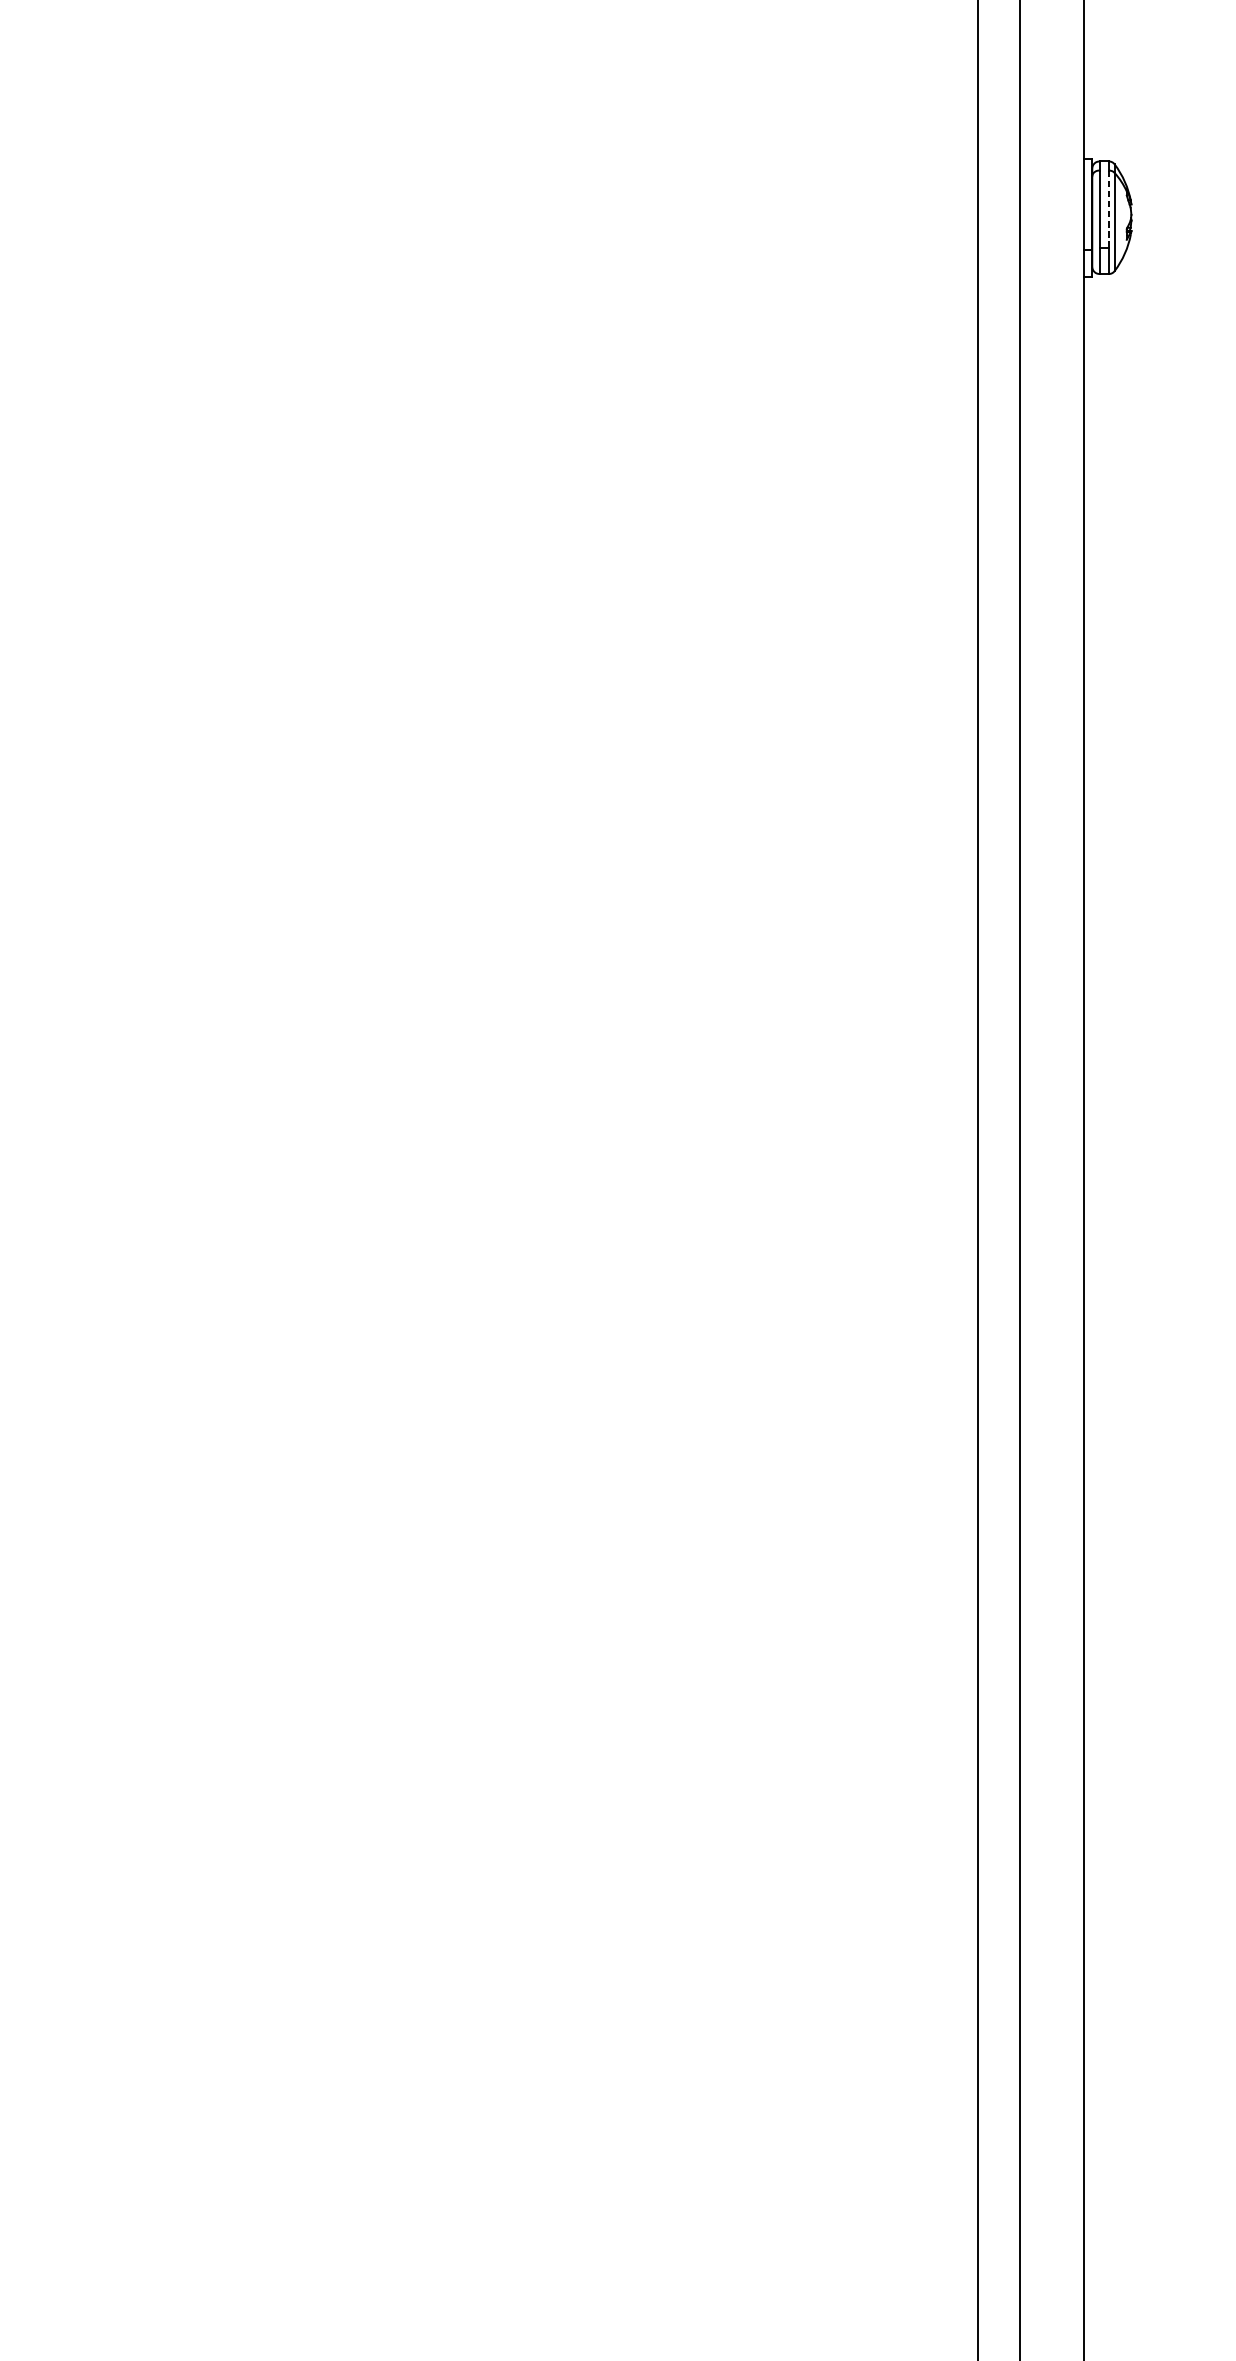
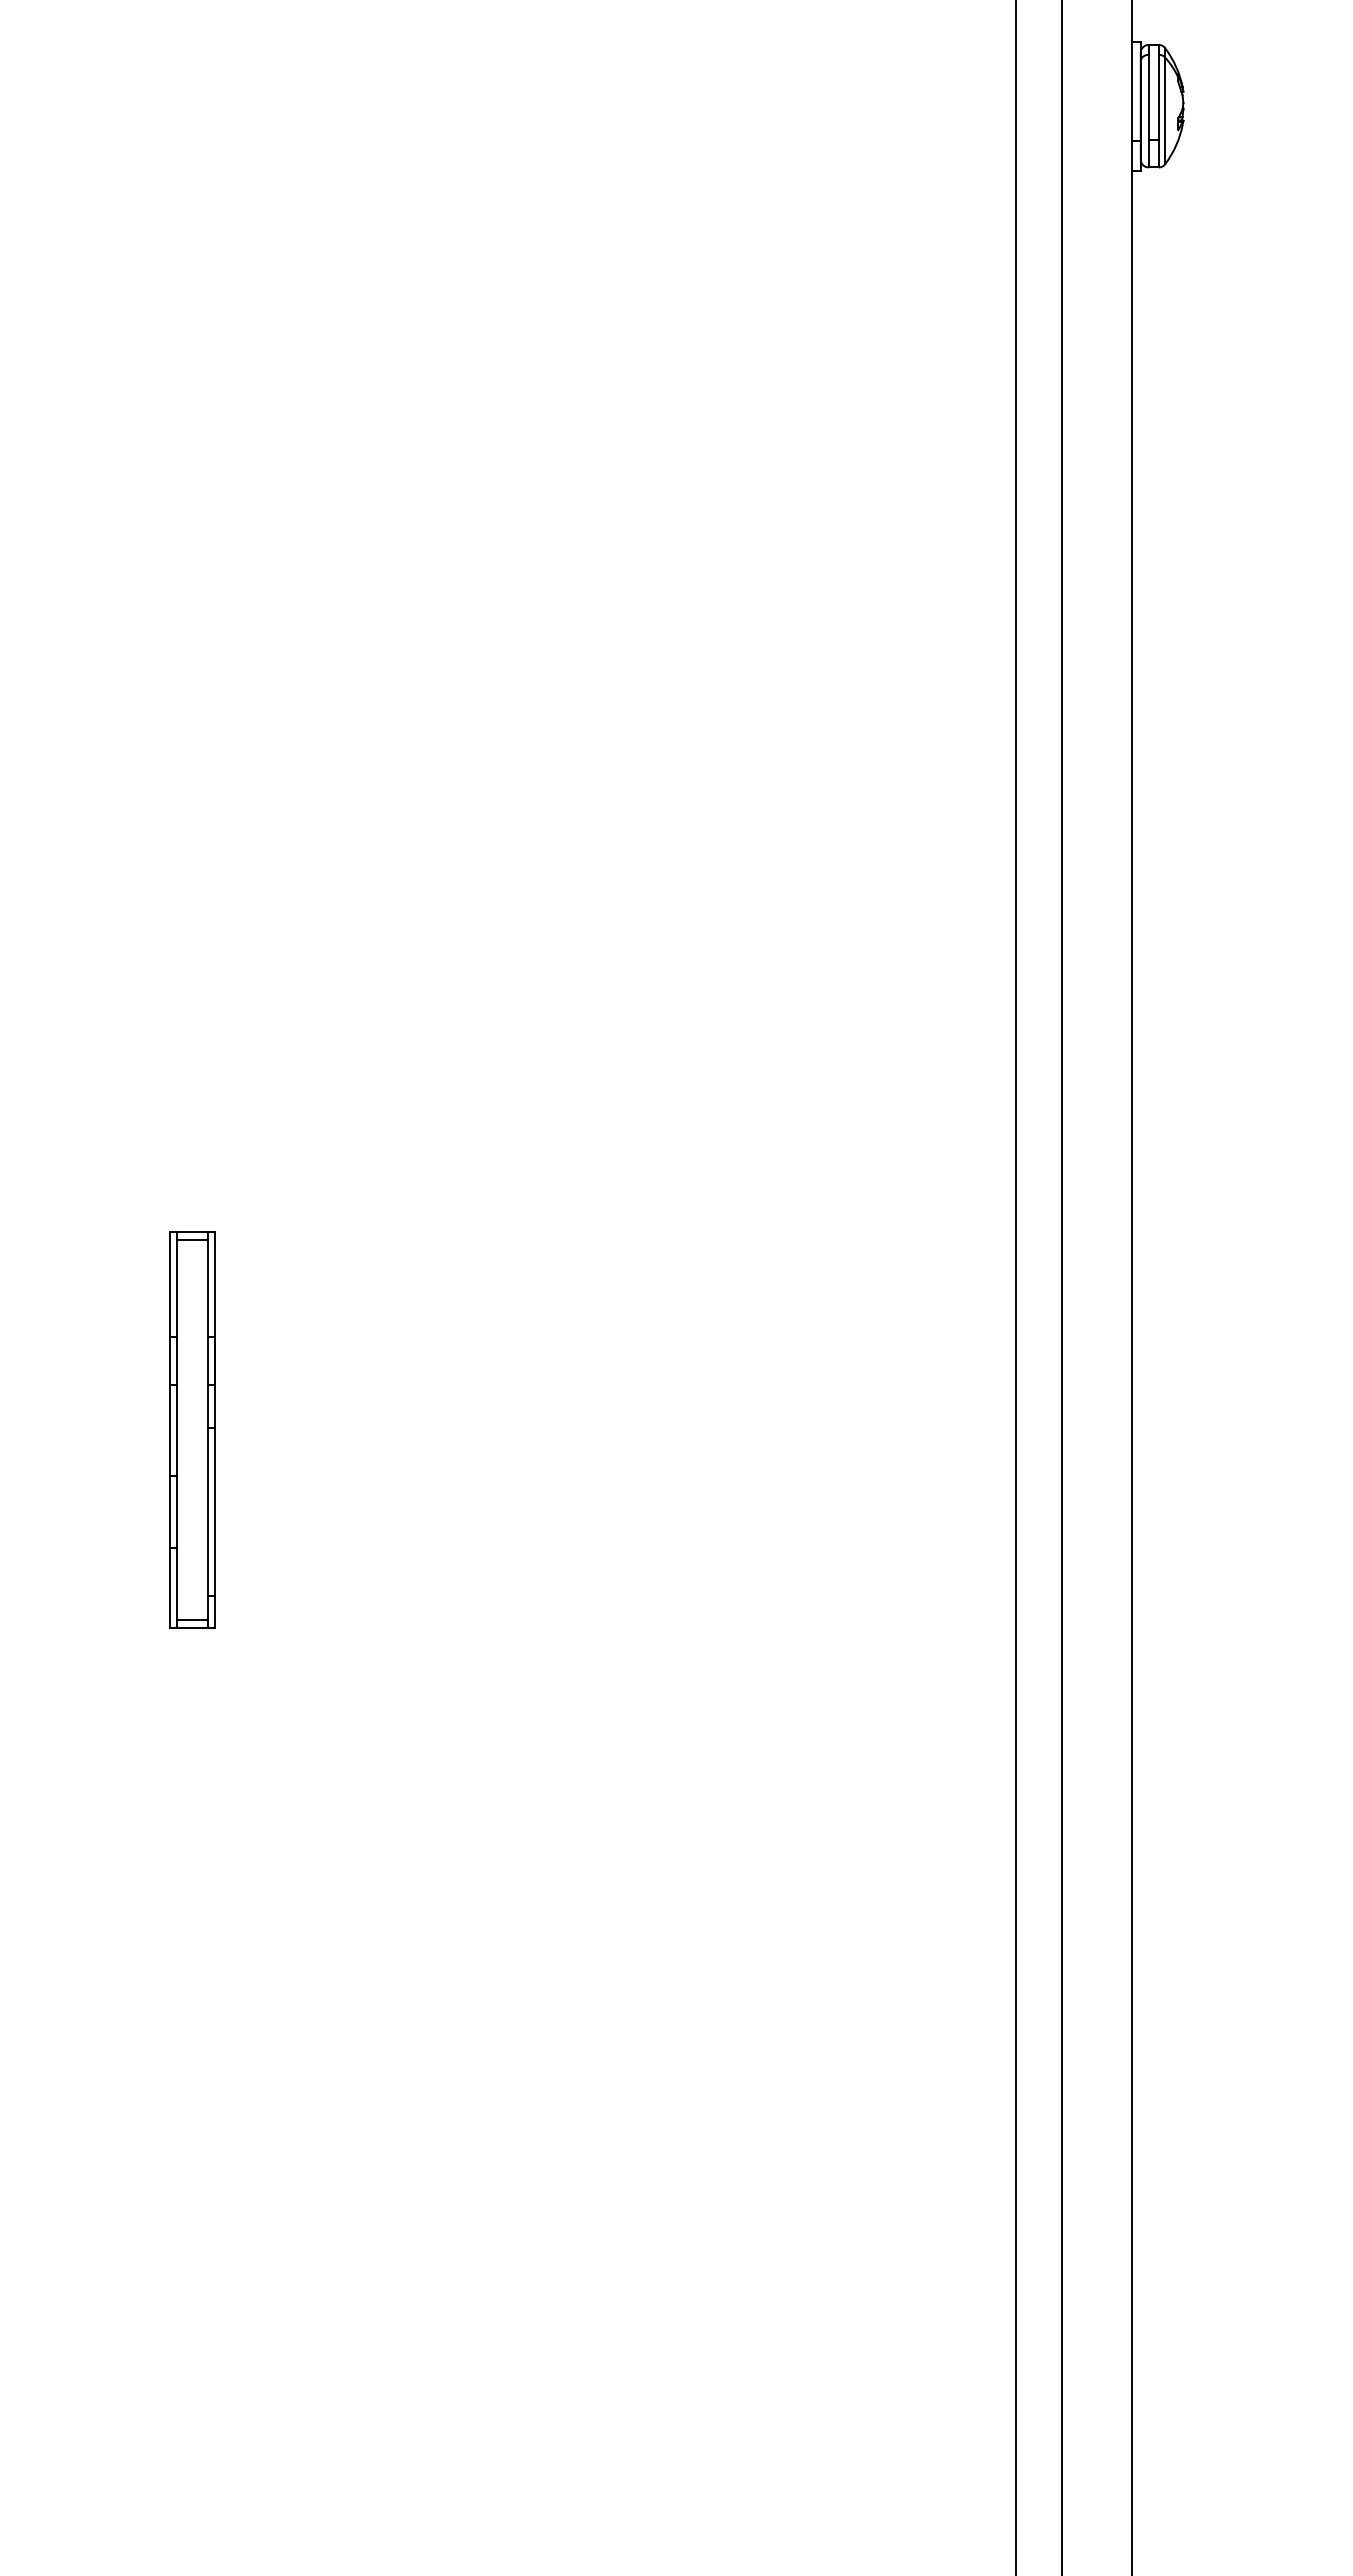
line: (1108, 209) -> (1158, 97), dashed -> solid
part: (220, 1433) -> (192, 1429), added

